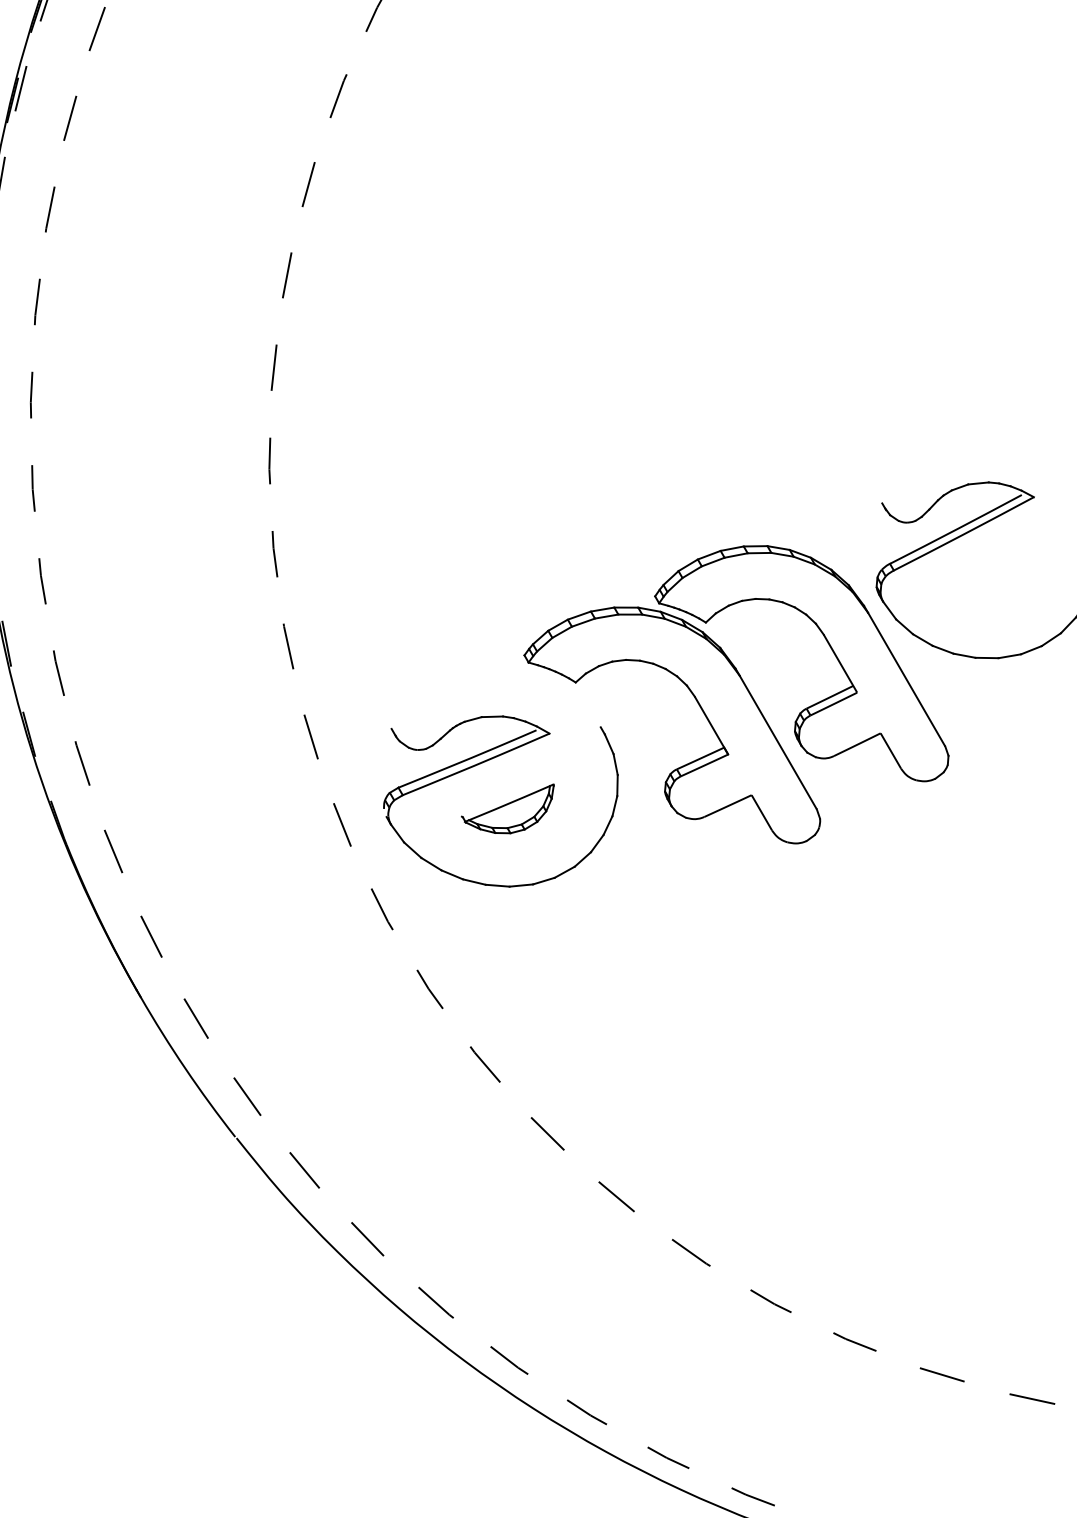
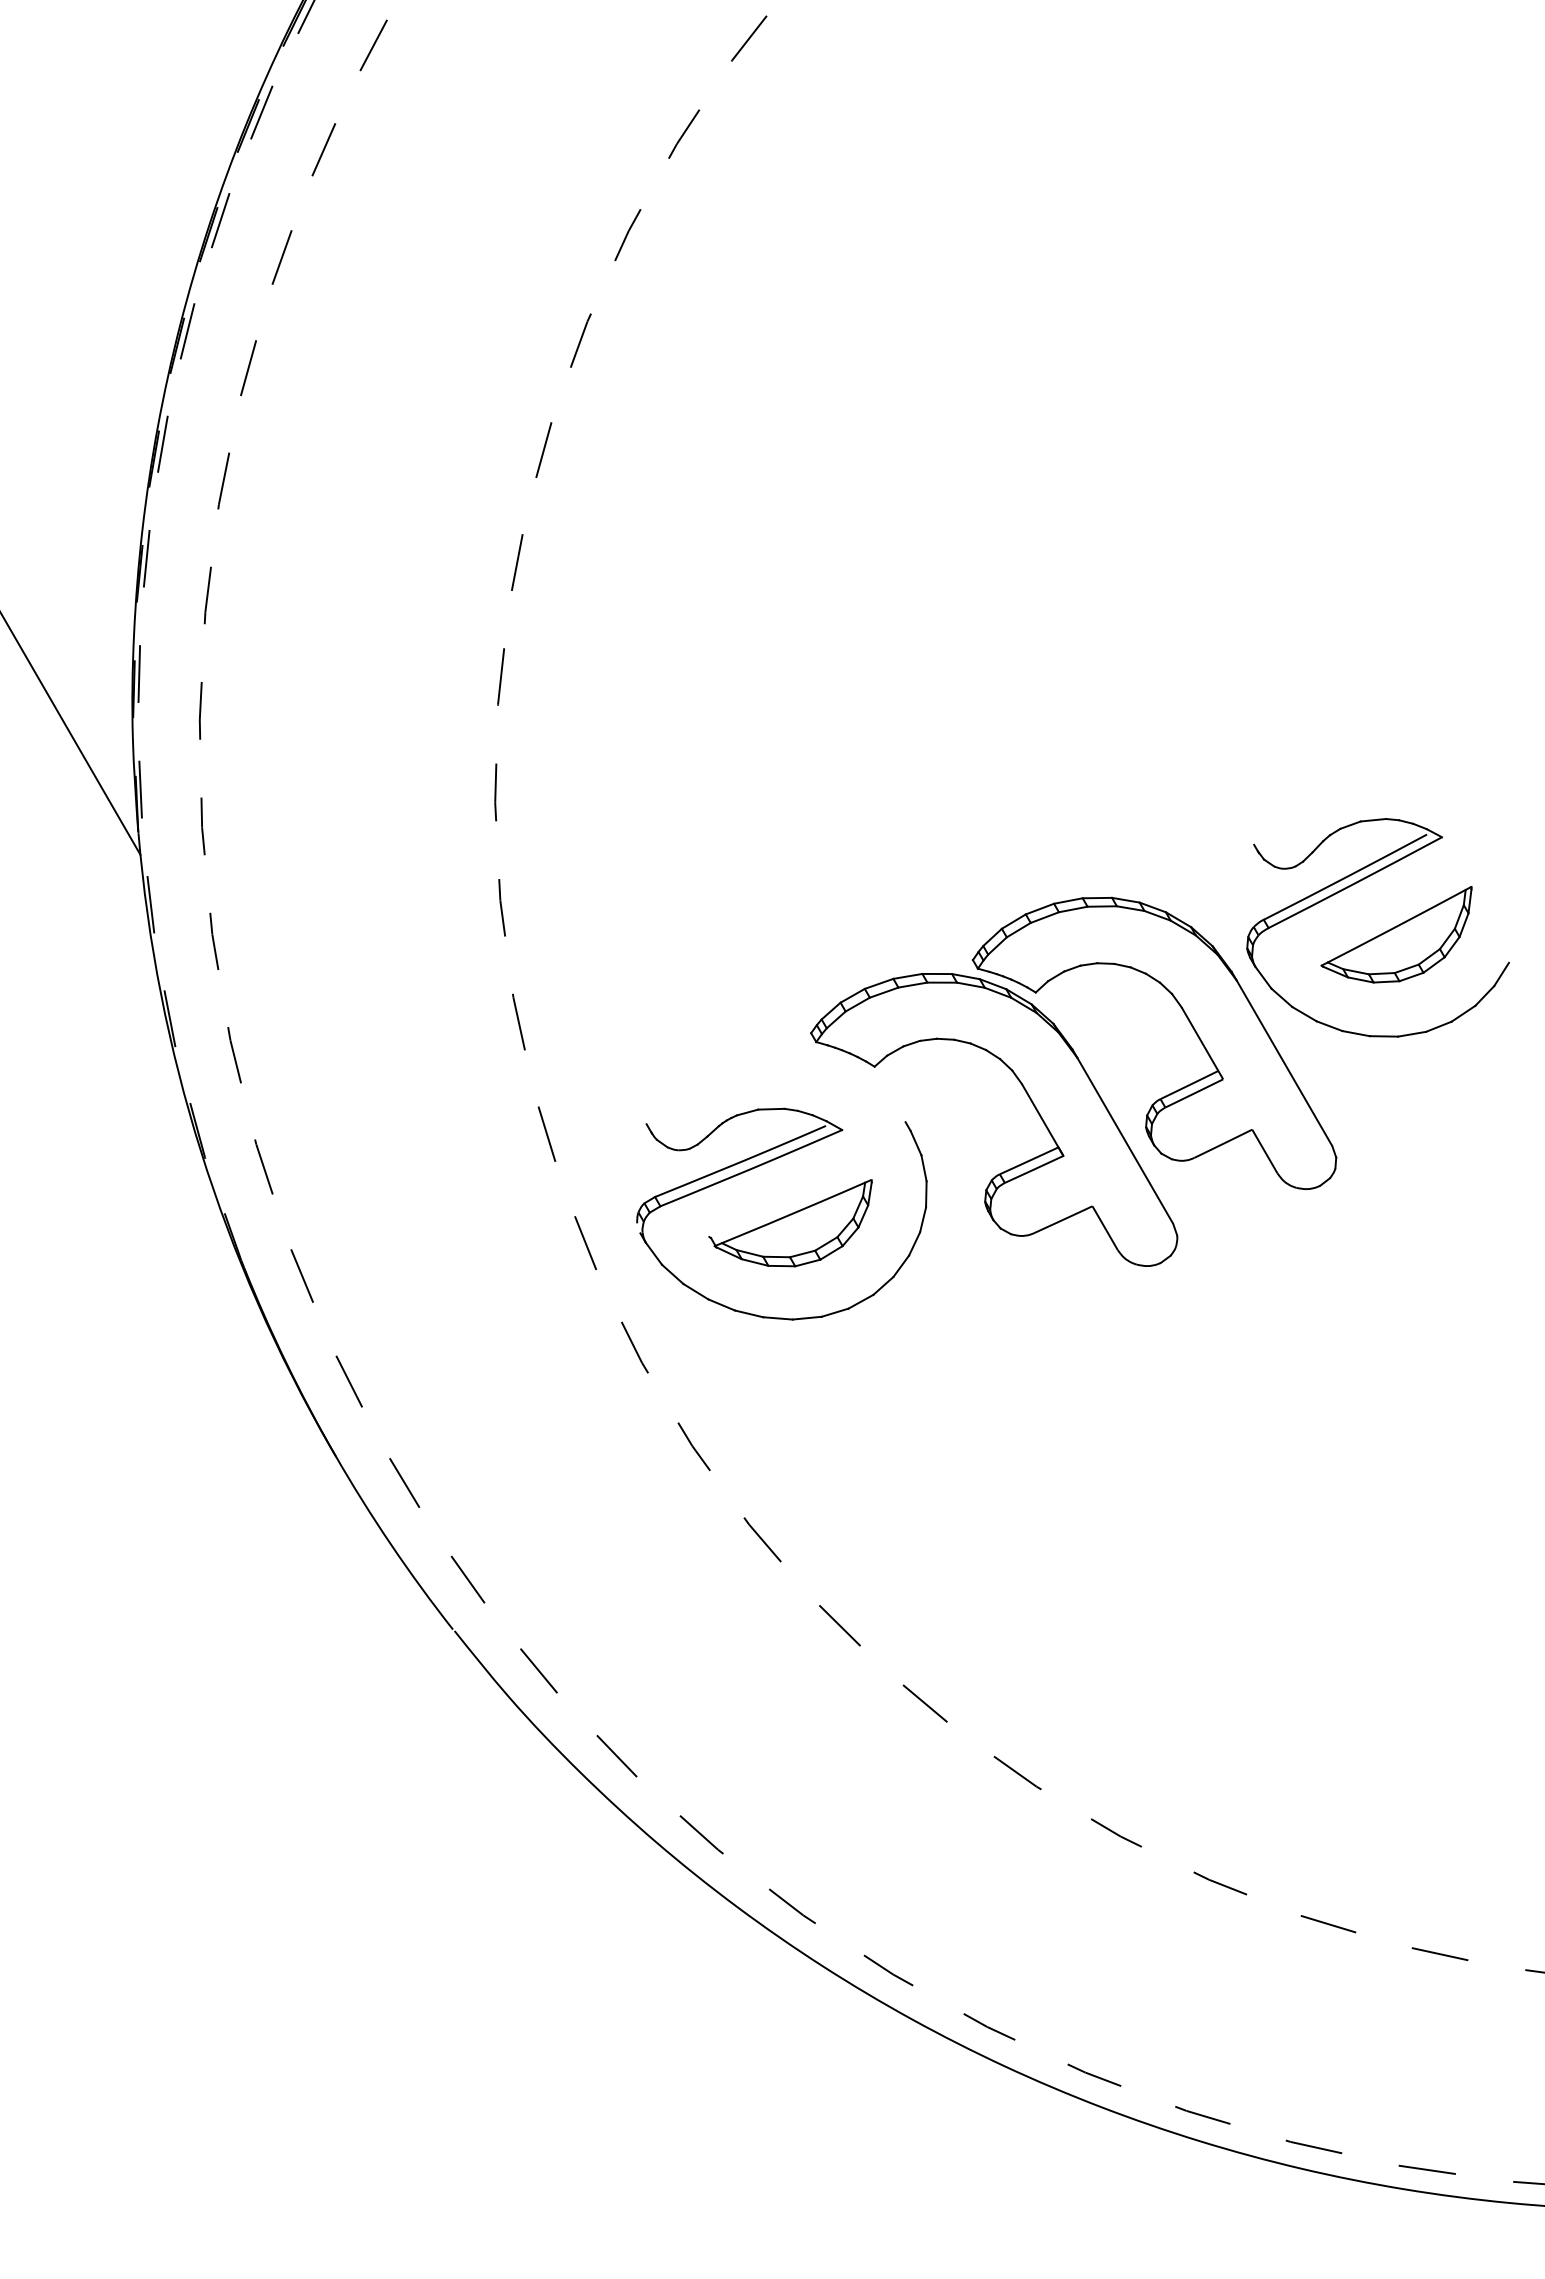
part: (997, 575) -> (1396, 934), added
part: (507, 809) -> (790, 1223), size x1.43

